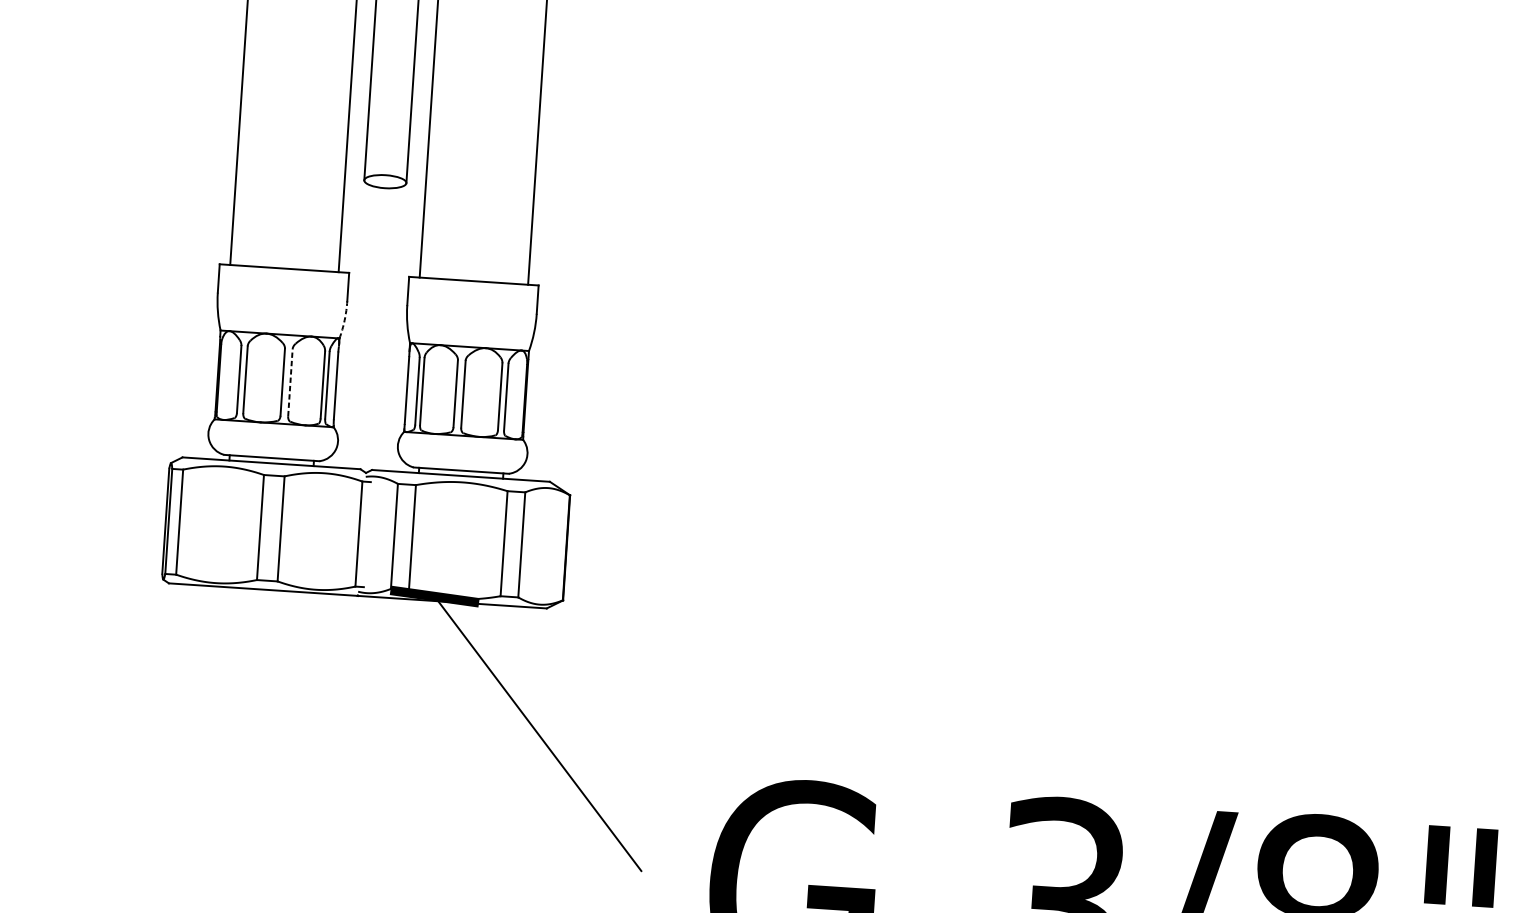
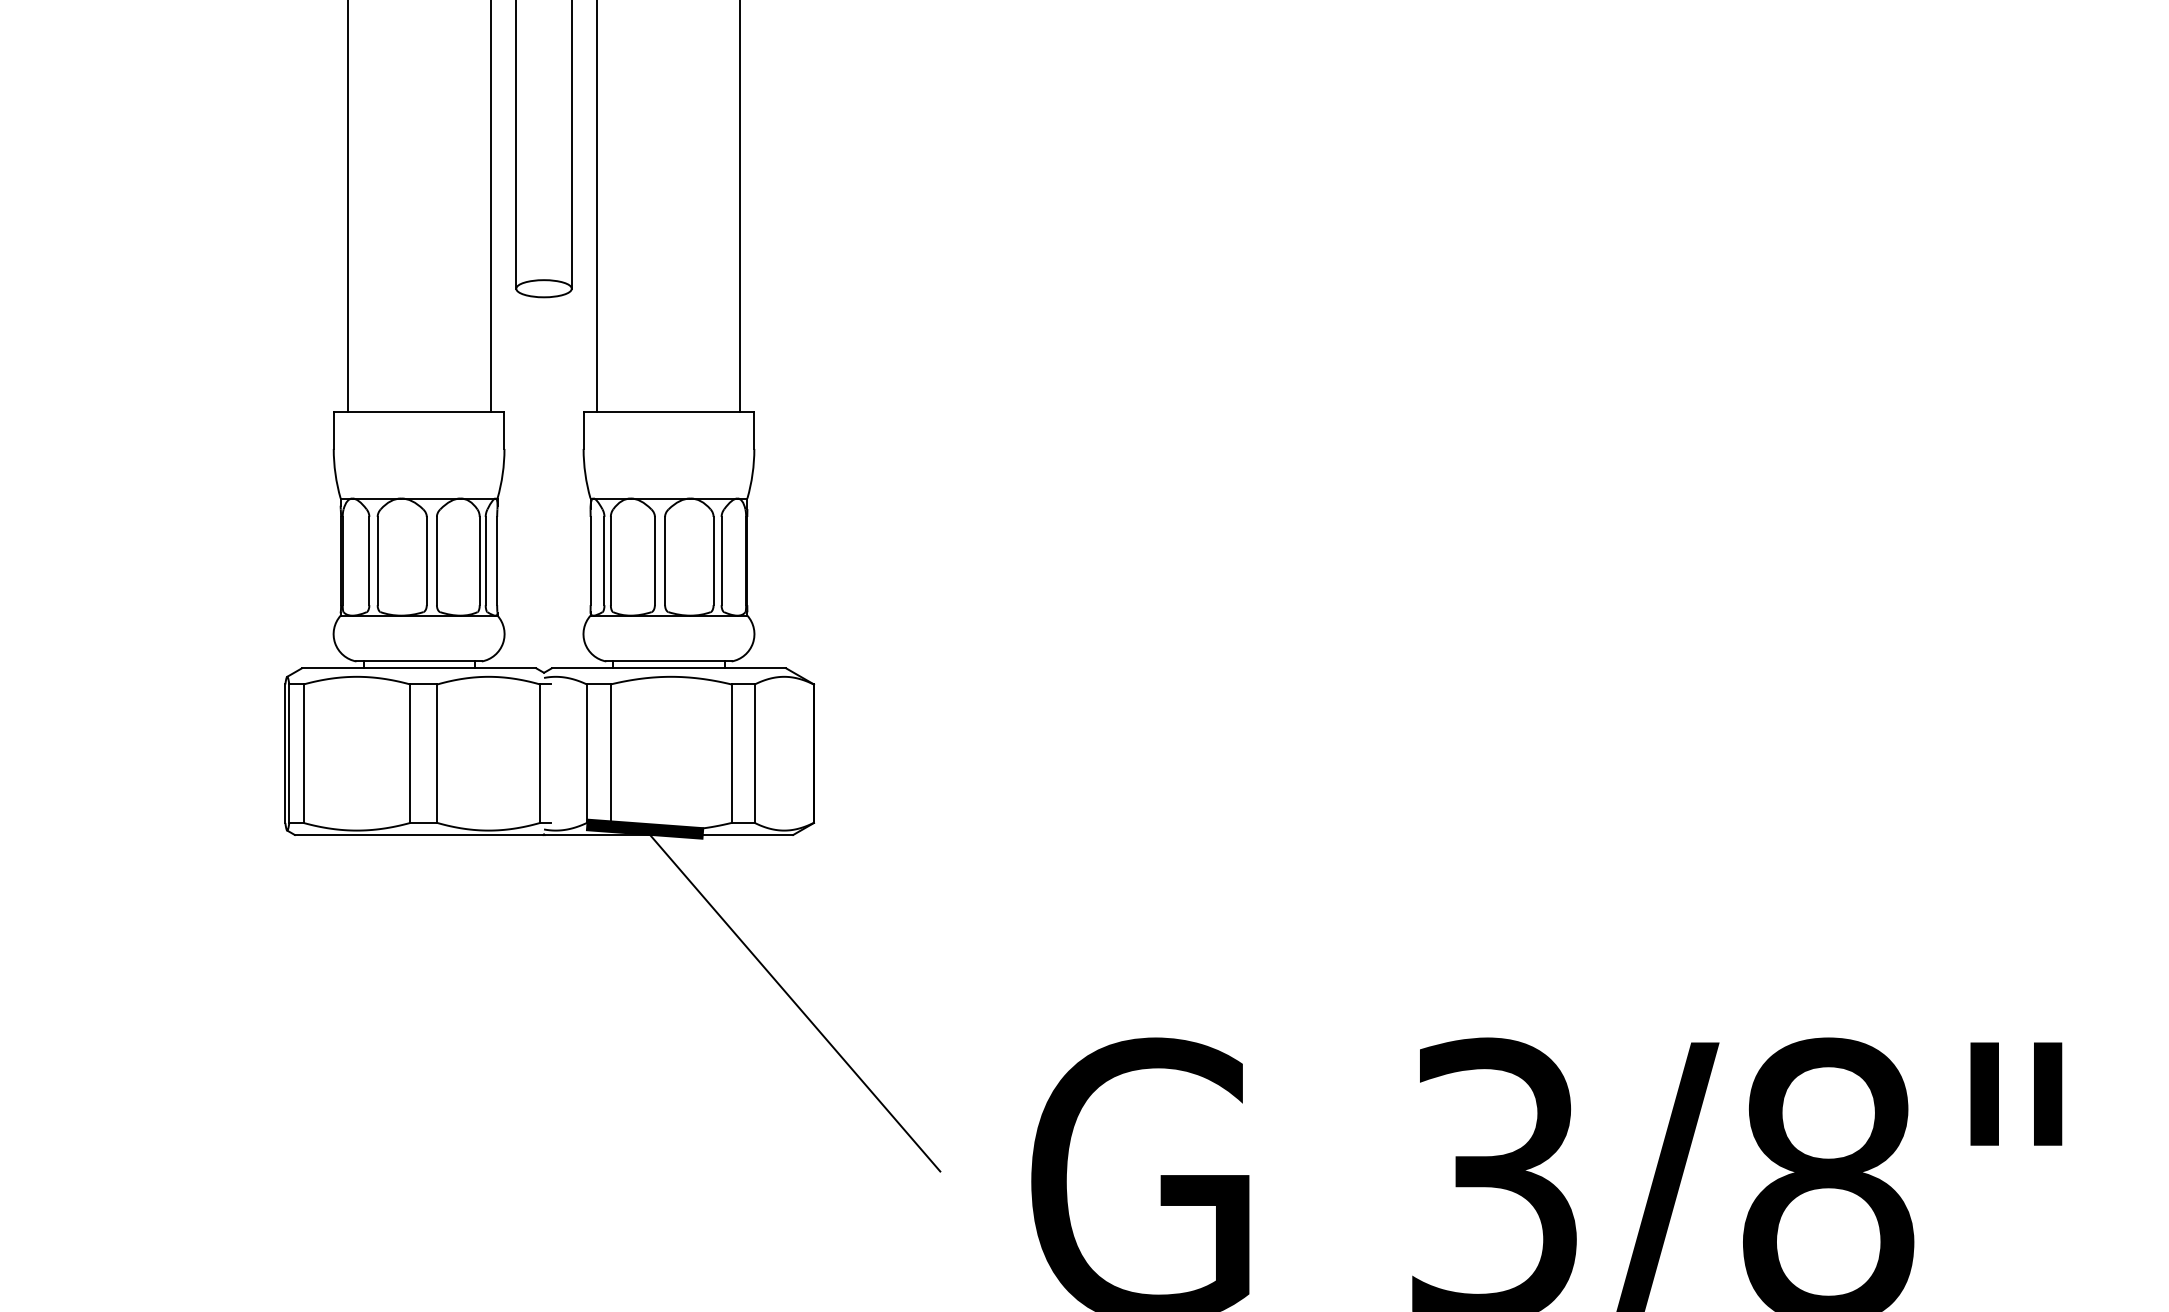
arc: (344, 319) -> (502, 473), dashed -> solid
line: (290, 382) -> (436, 560), dashed -> solid

